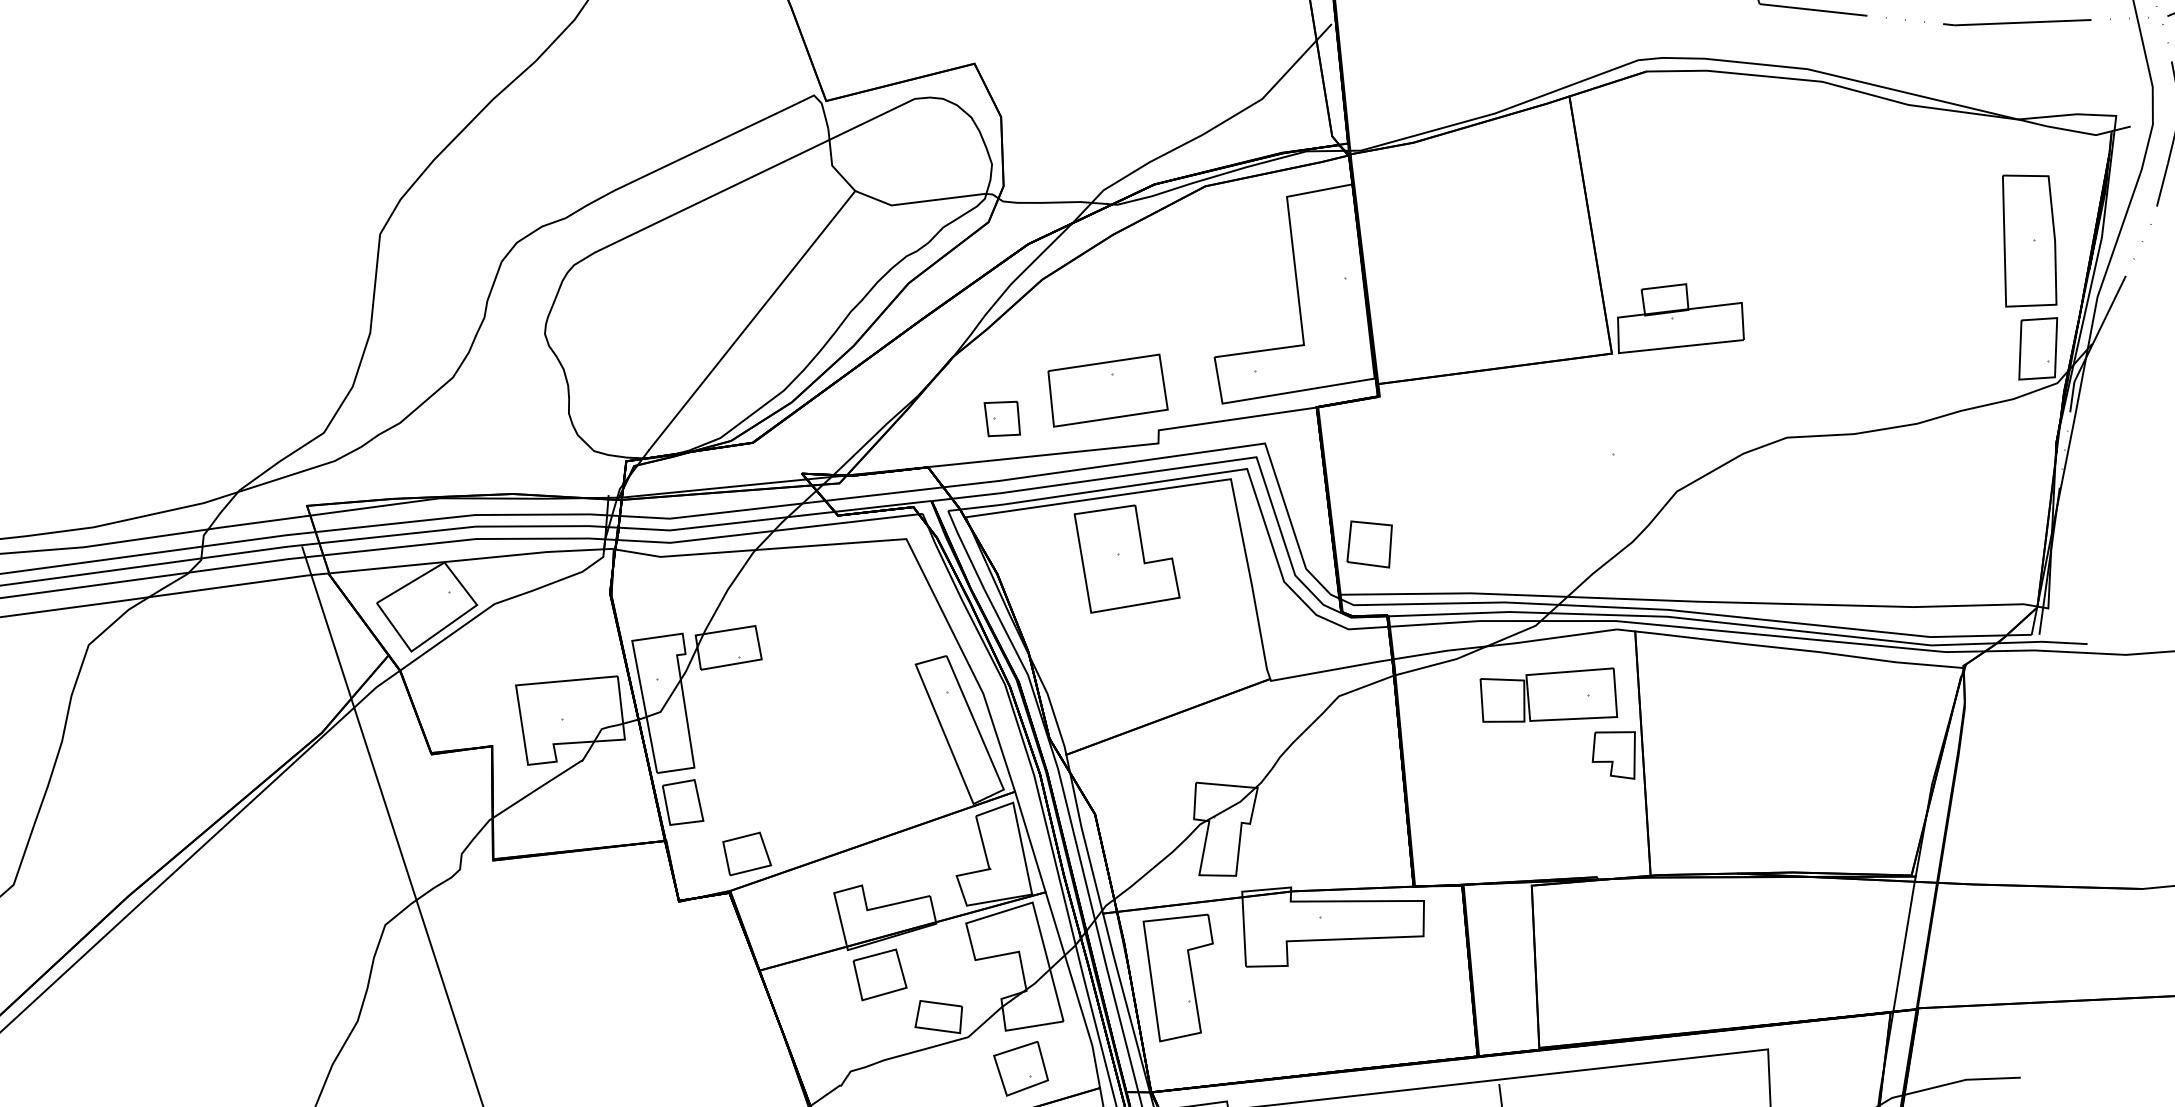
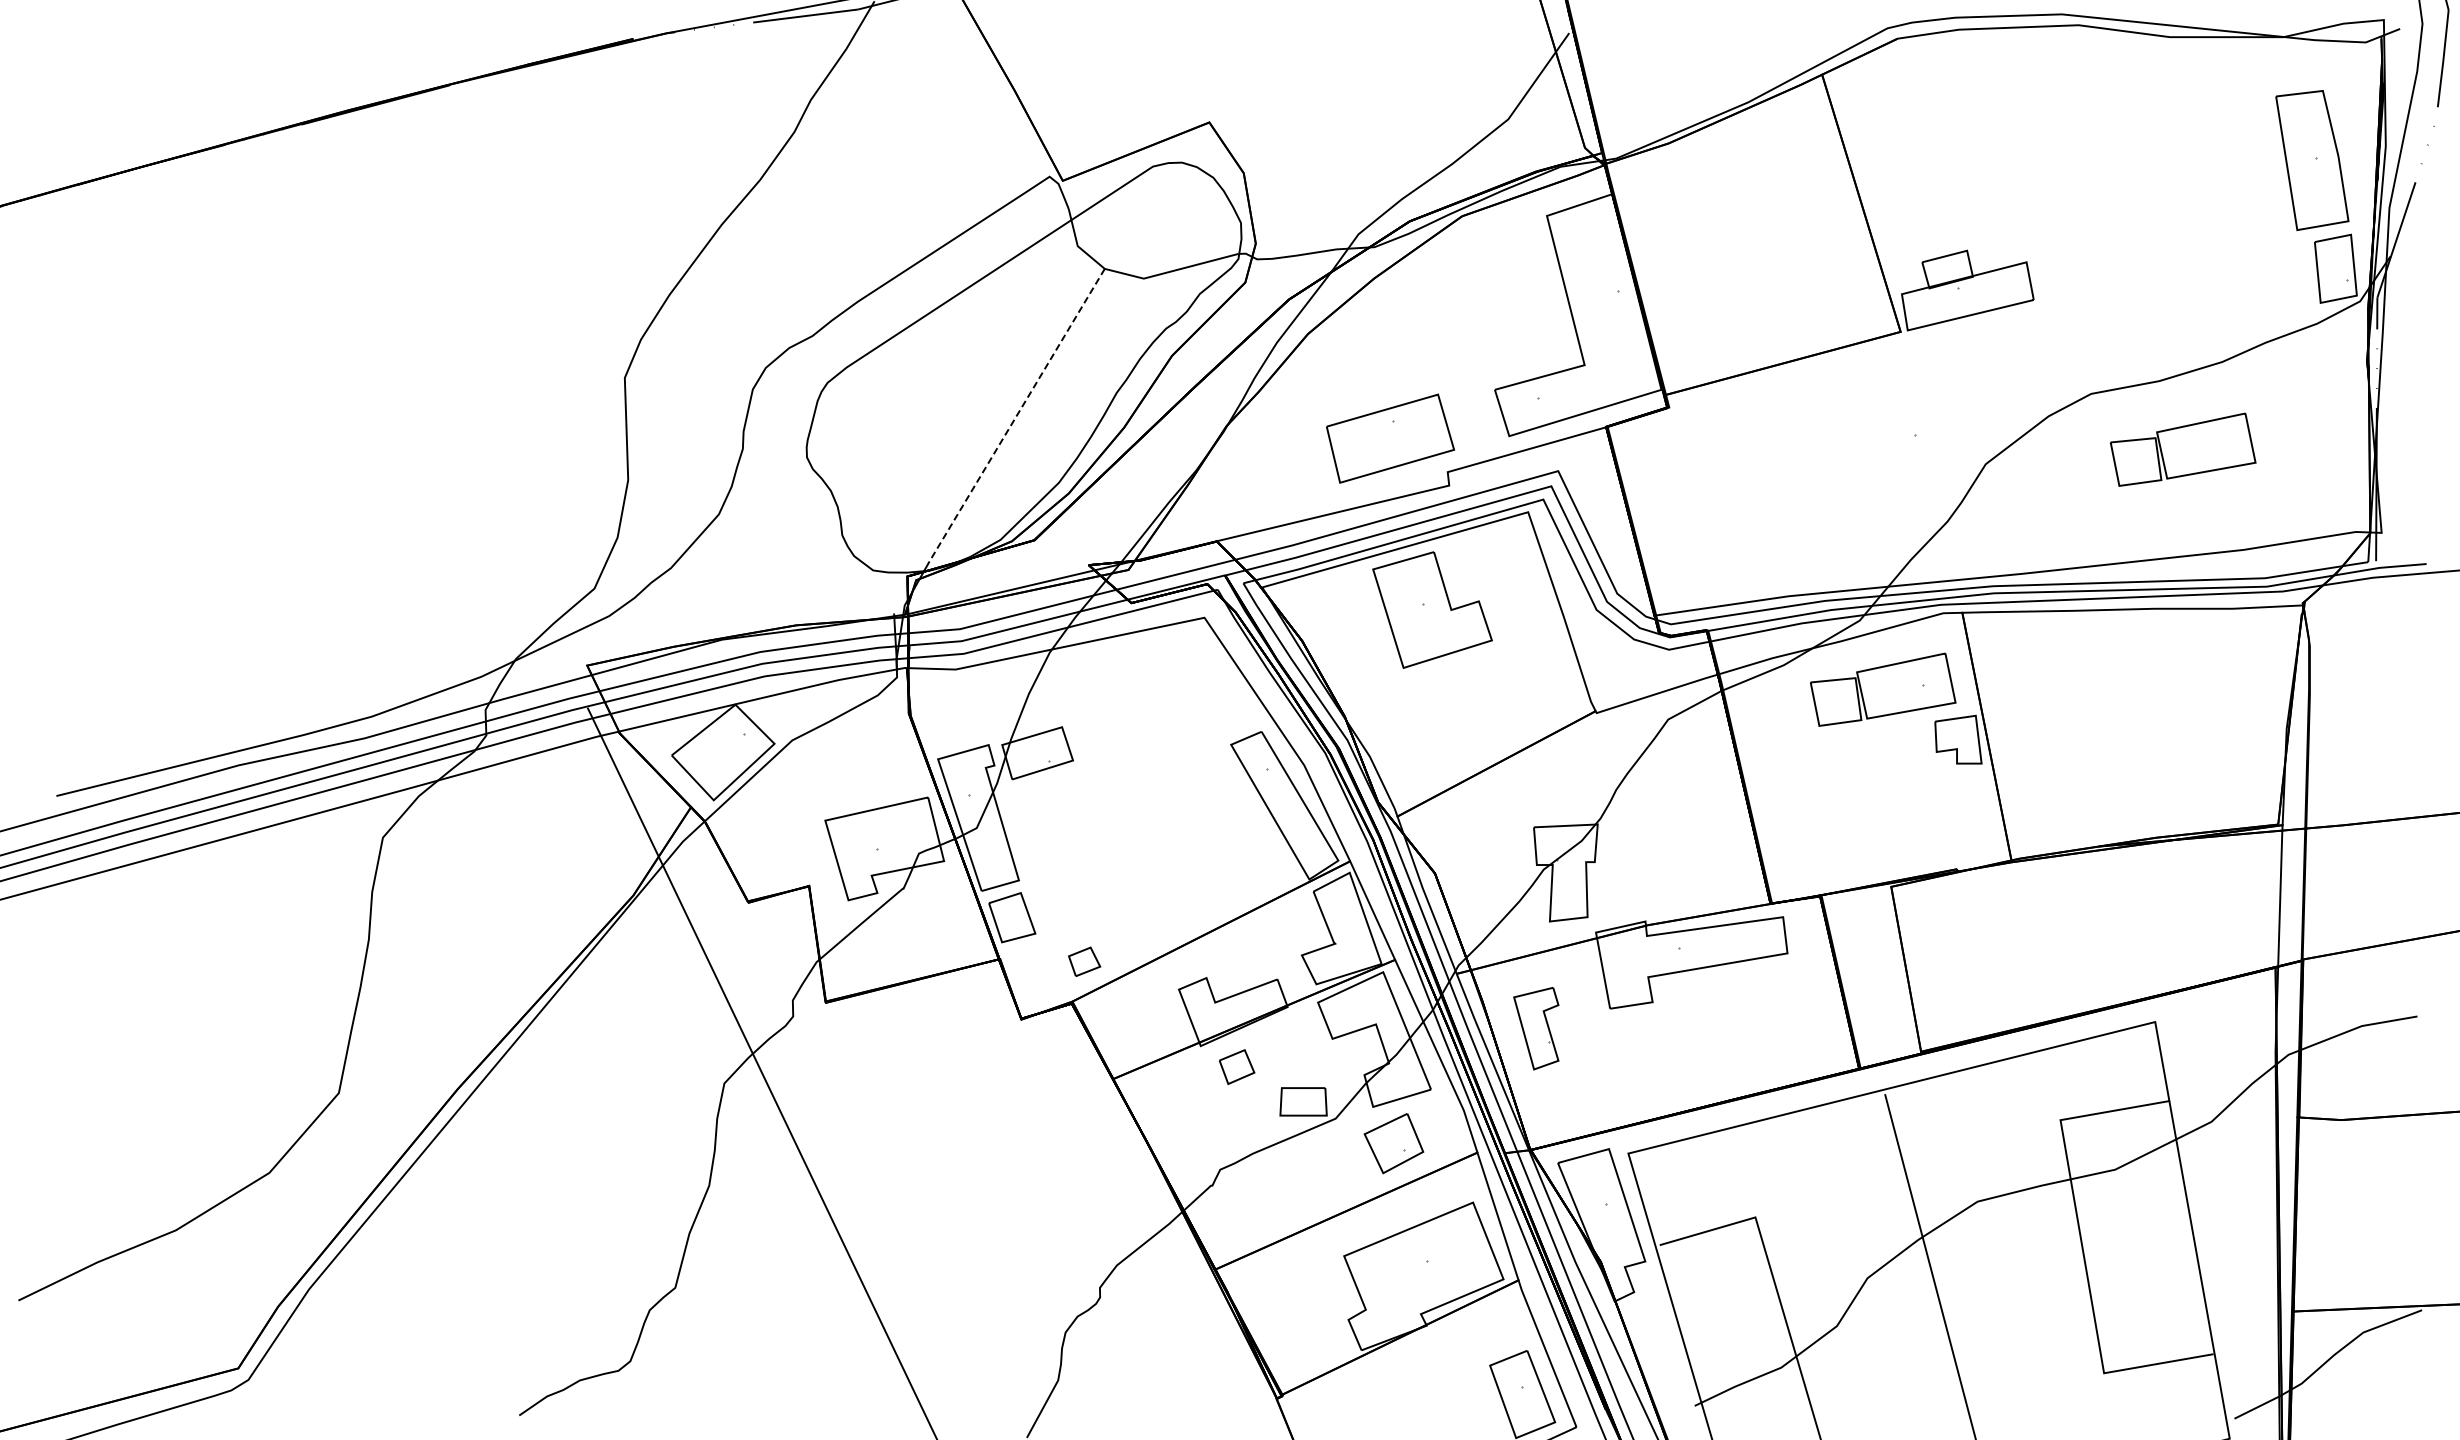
line: (752, 320) -> (1017, 415), solid -> dashed
part: (1002, 418) -> (1286, 481), removed
part: (1868, 502) -> (2183, 449), added
part: (1370, 543) -> (1679, 558), removed
part: (747, 853) -> (1084, 961), size x0.6
part: (879, 974) -> (1236, 1066), size x0.6
part: (1172, 976) -> (1536, 1028), size x0.6

